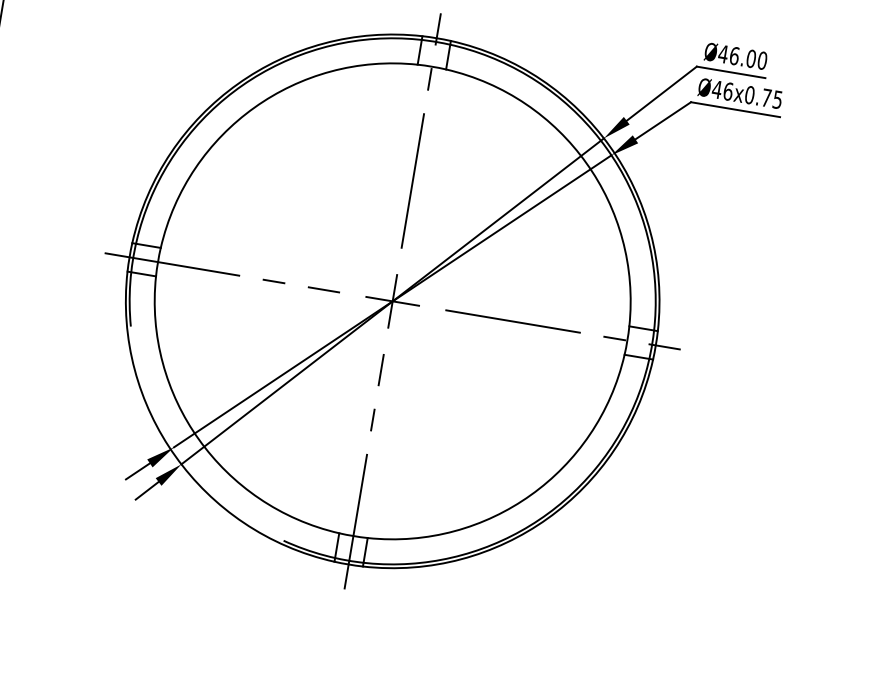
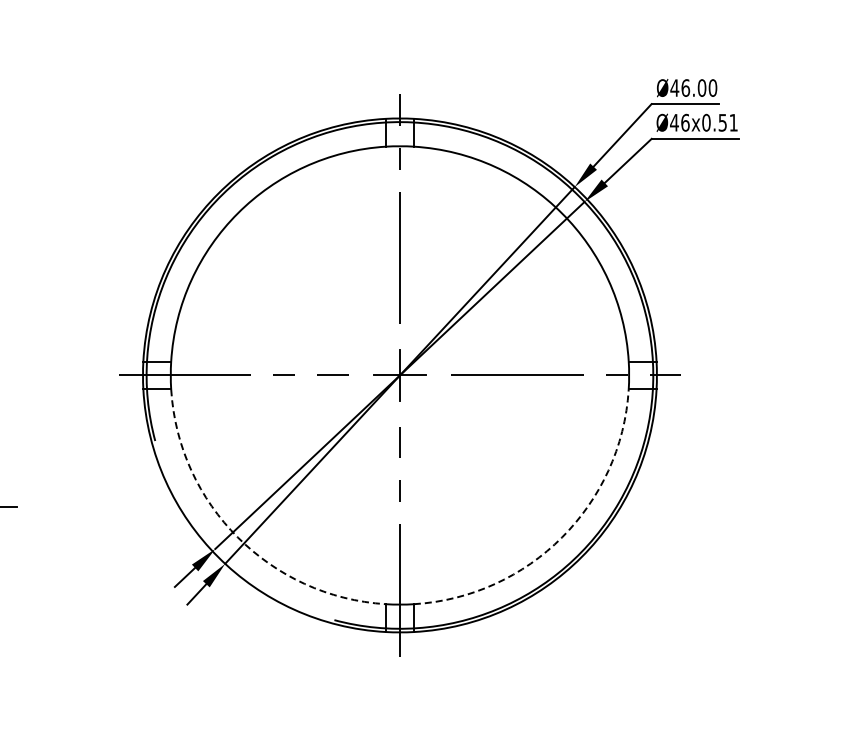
text: (771, 98) -> (727, 122), Ø46x0.75 -> Ø46x0.51
arc: (198, 439) -> (237, 537), solid -> dashed
arc: (531, 495) -> (562, 537), solid -> dashed

